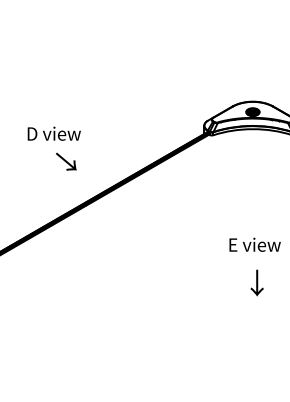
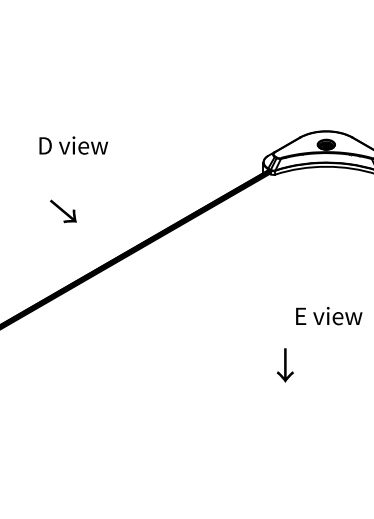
text: (53, 133) -> (72, 145), moved
text: (66, 161) -> (63, 211), moved
text: (256, 282) -> (284, 364), moved

